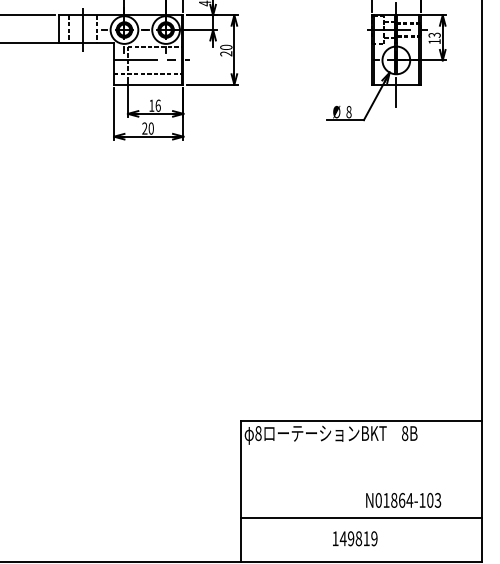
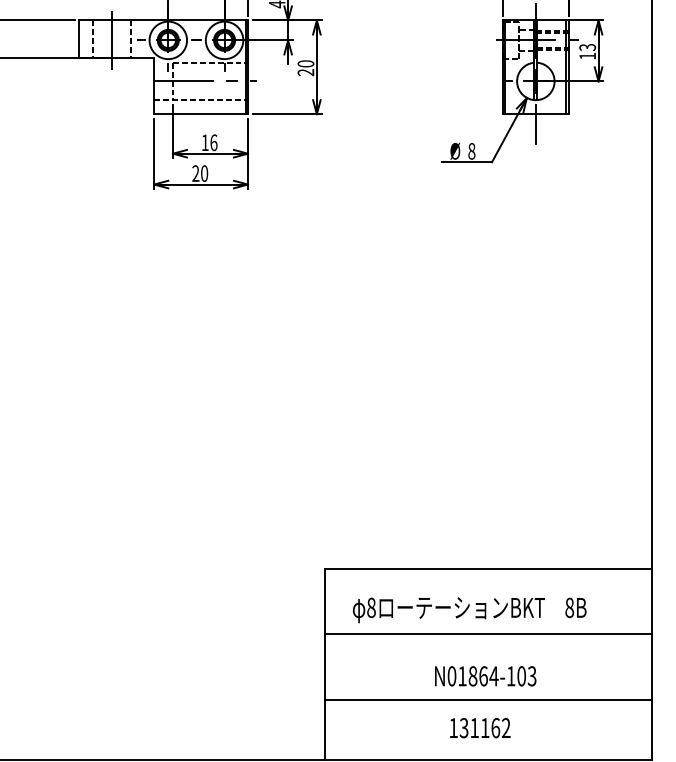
text: (330, 435) -> (469, 610), moved
line: (361, 469) -> (488, 634), added
text: (403, 500) -> (485, 676), moved
text: (358, 538) -> (484, 727), 149819 -> 131162

